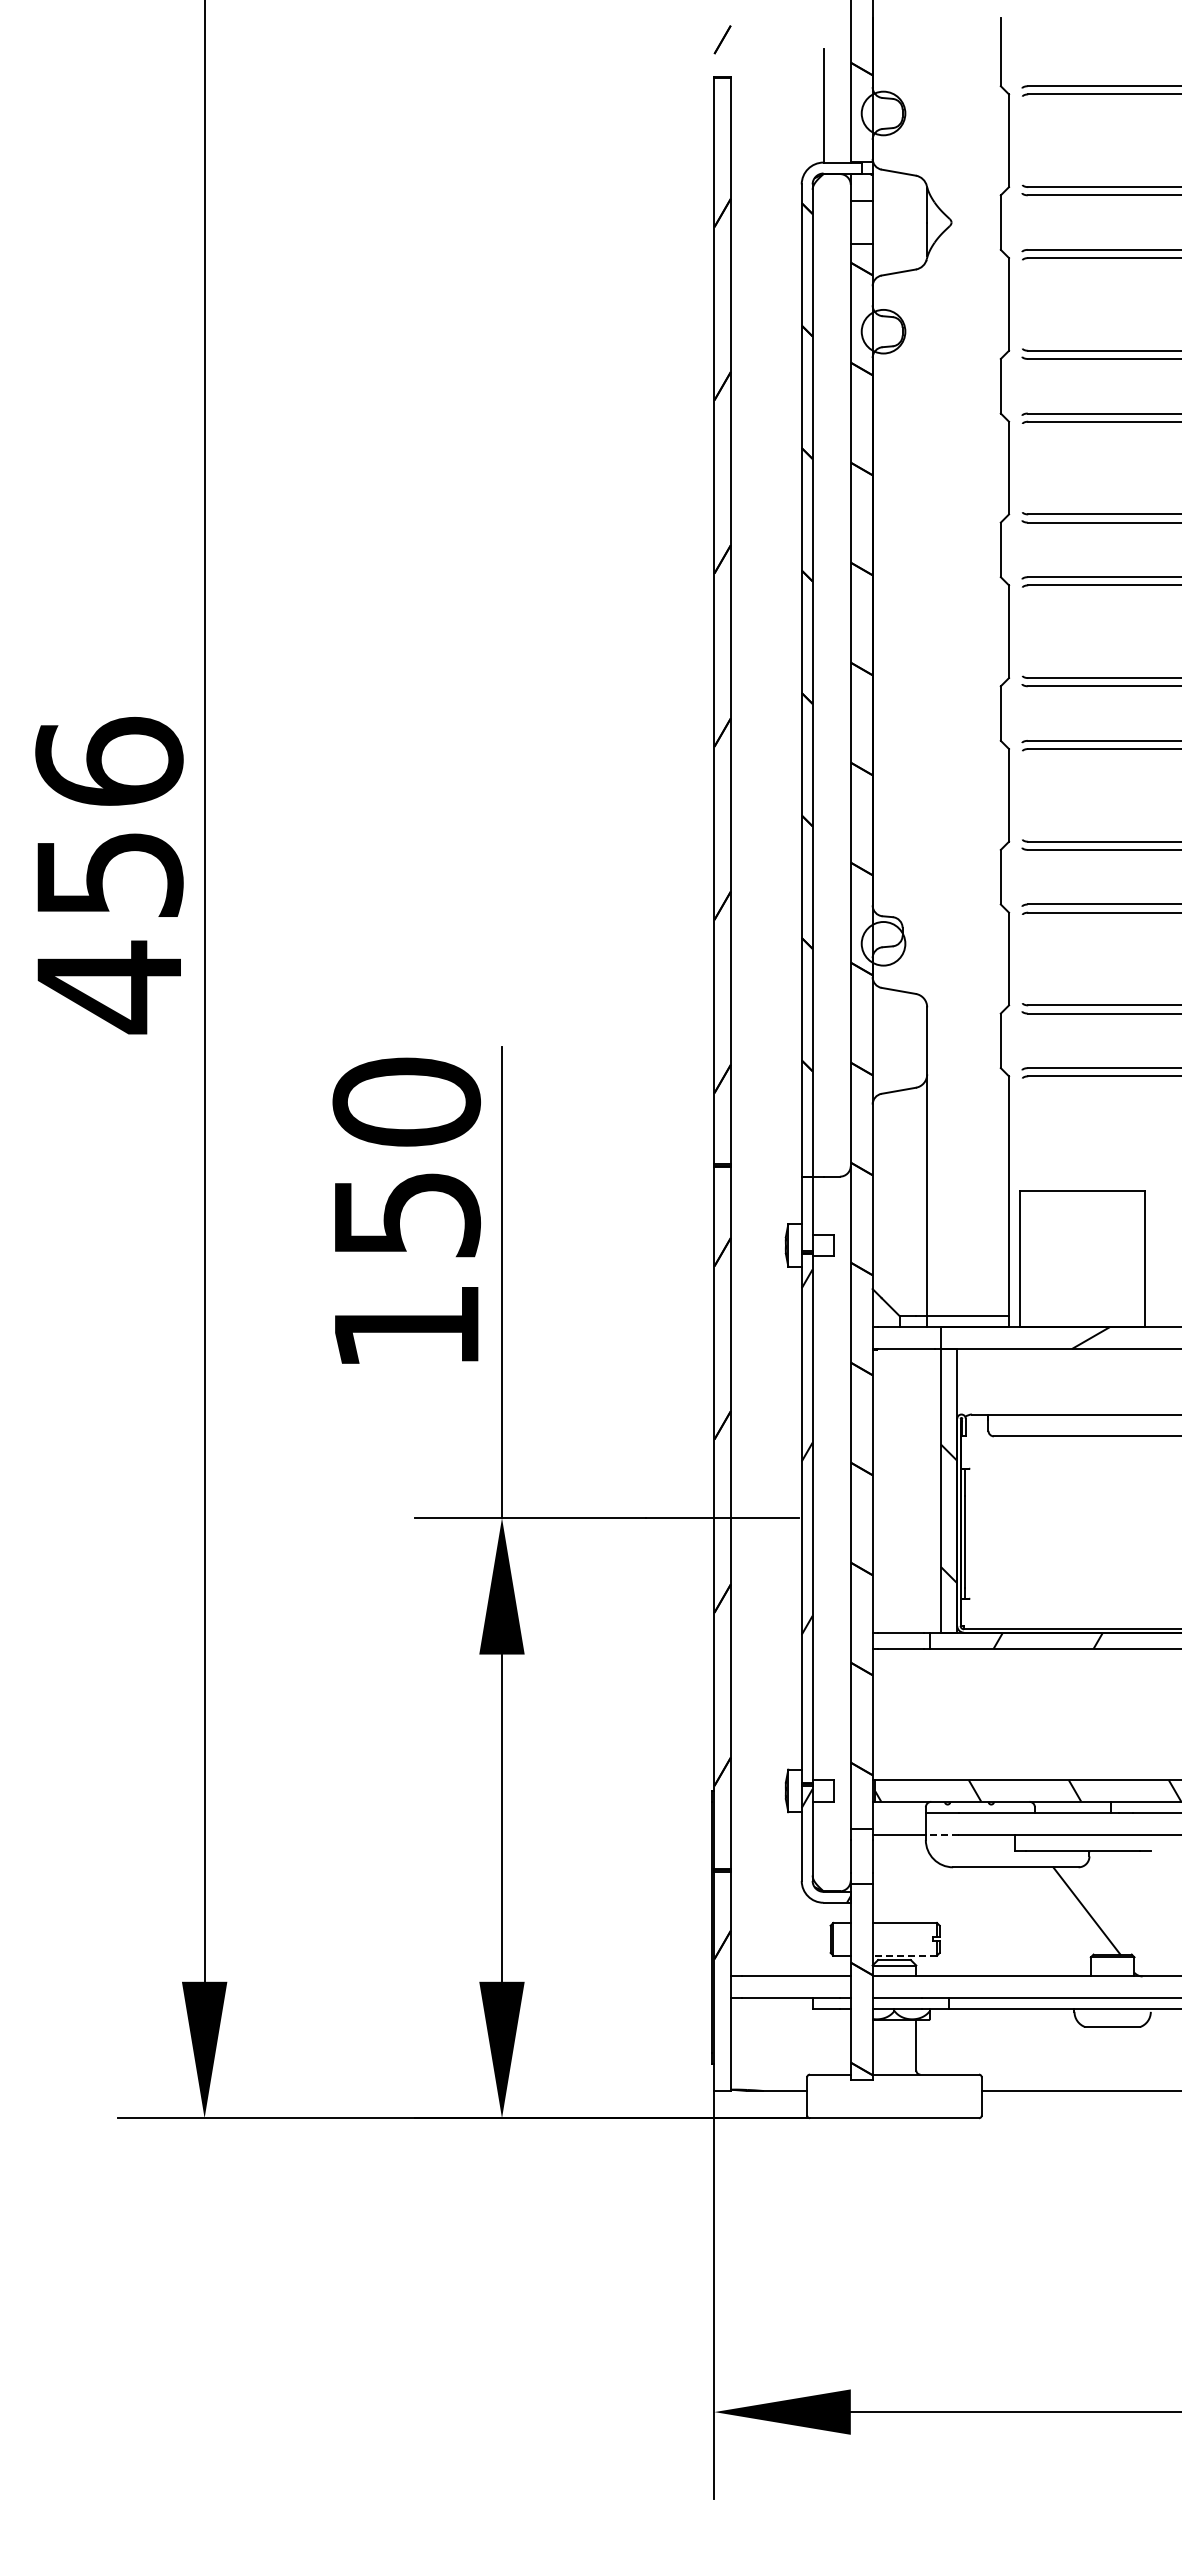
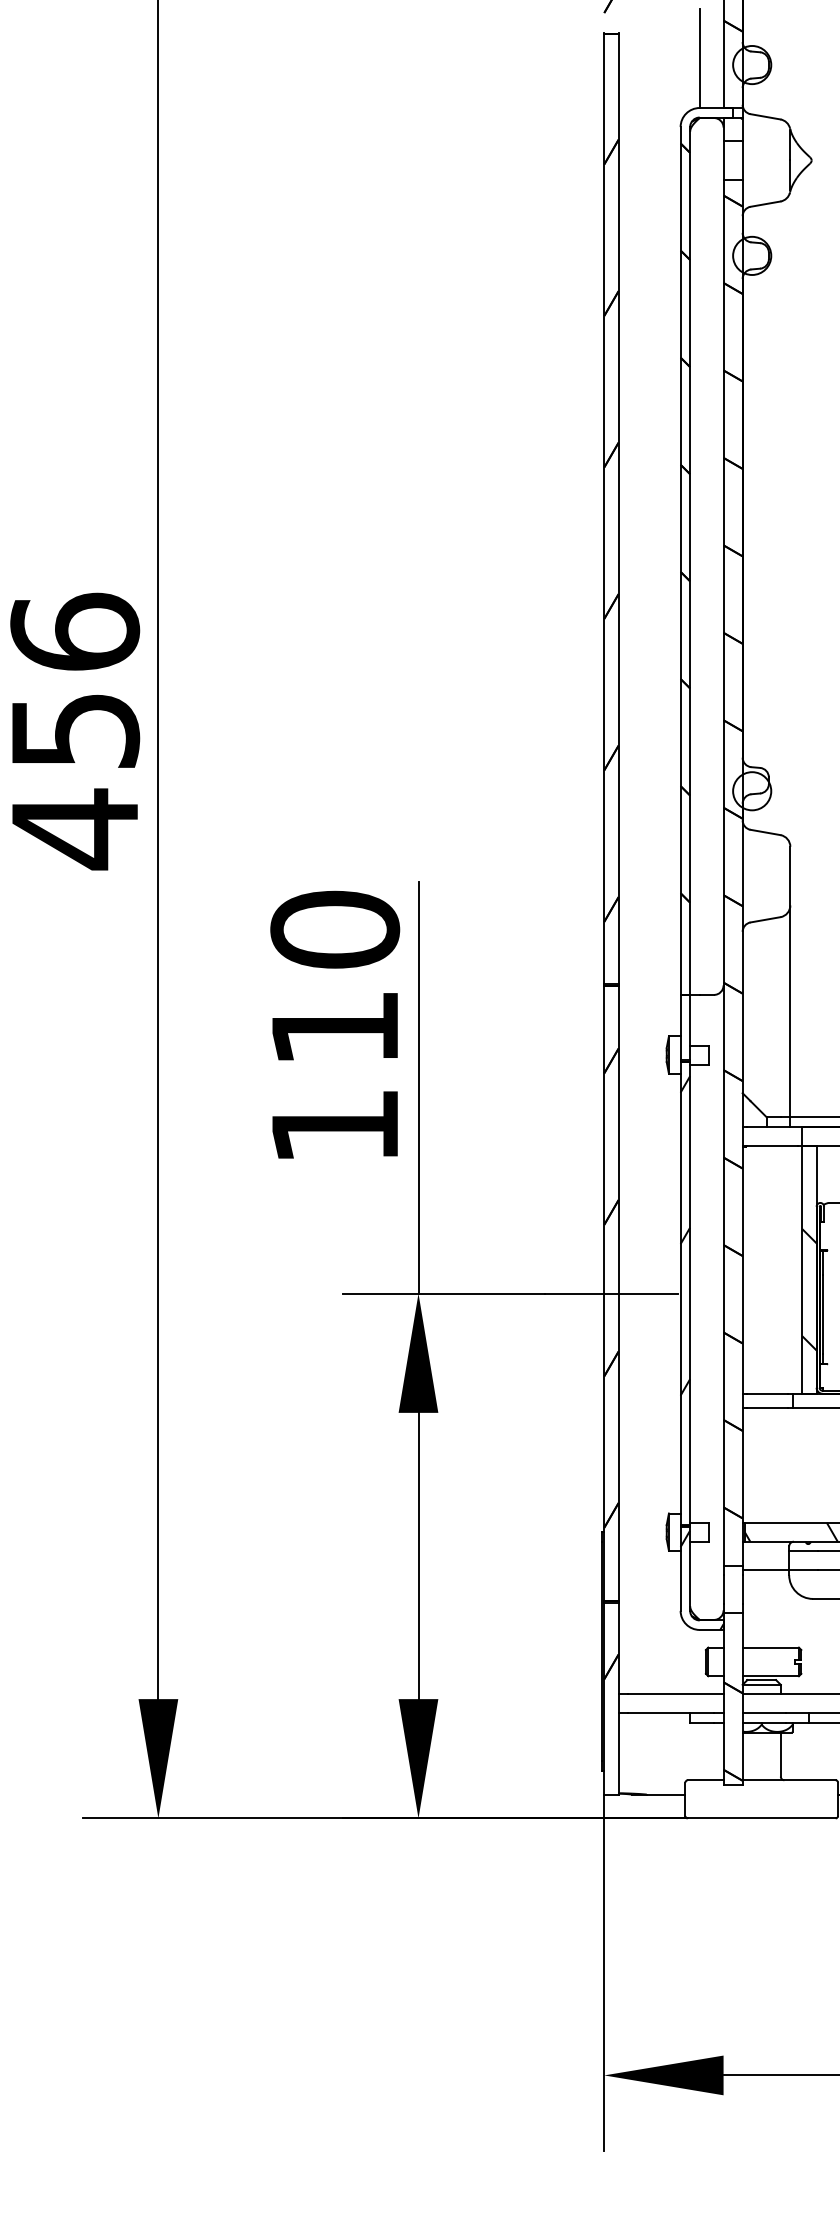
text: (407, 1215) -> (335, 1028), 150 -> 110
line: (941, 1834) -> (802, 1570), dashed -> solid
line: (904, 1955) -> (770, 1676), dashed -> solid

